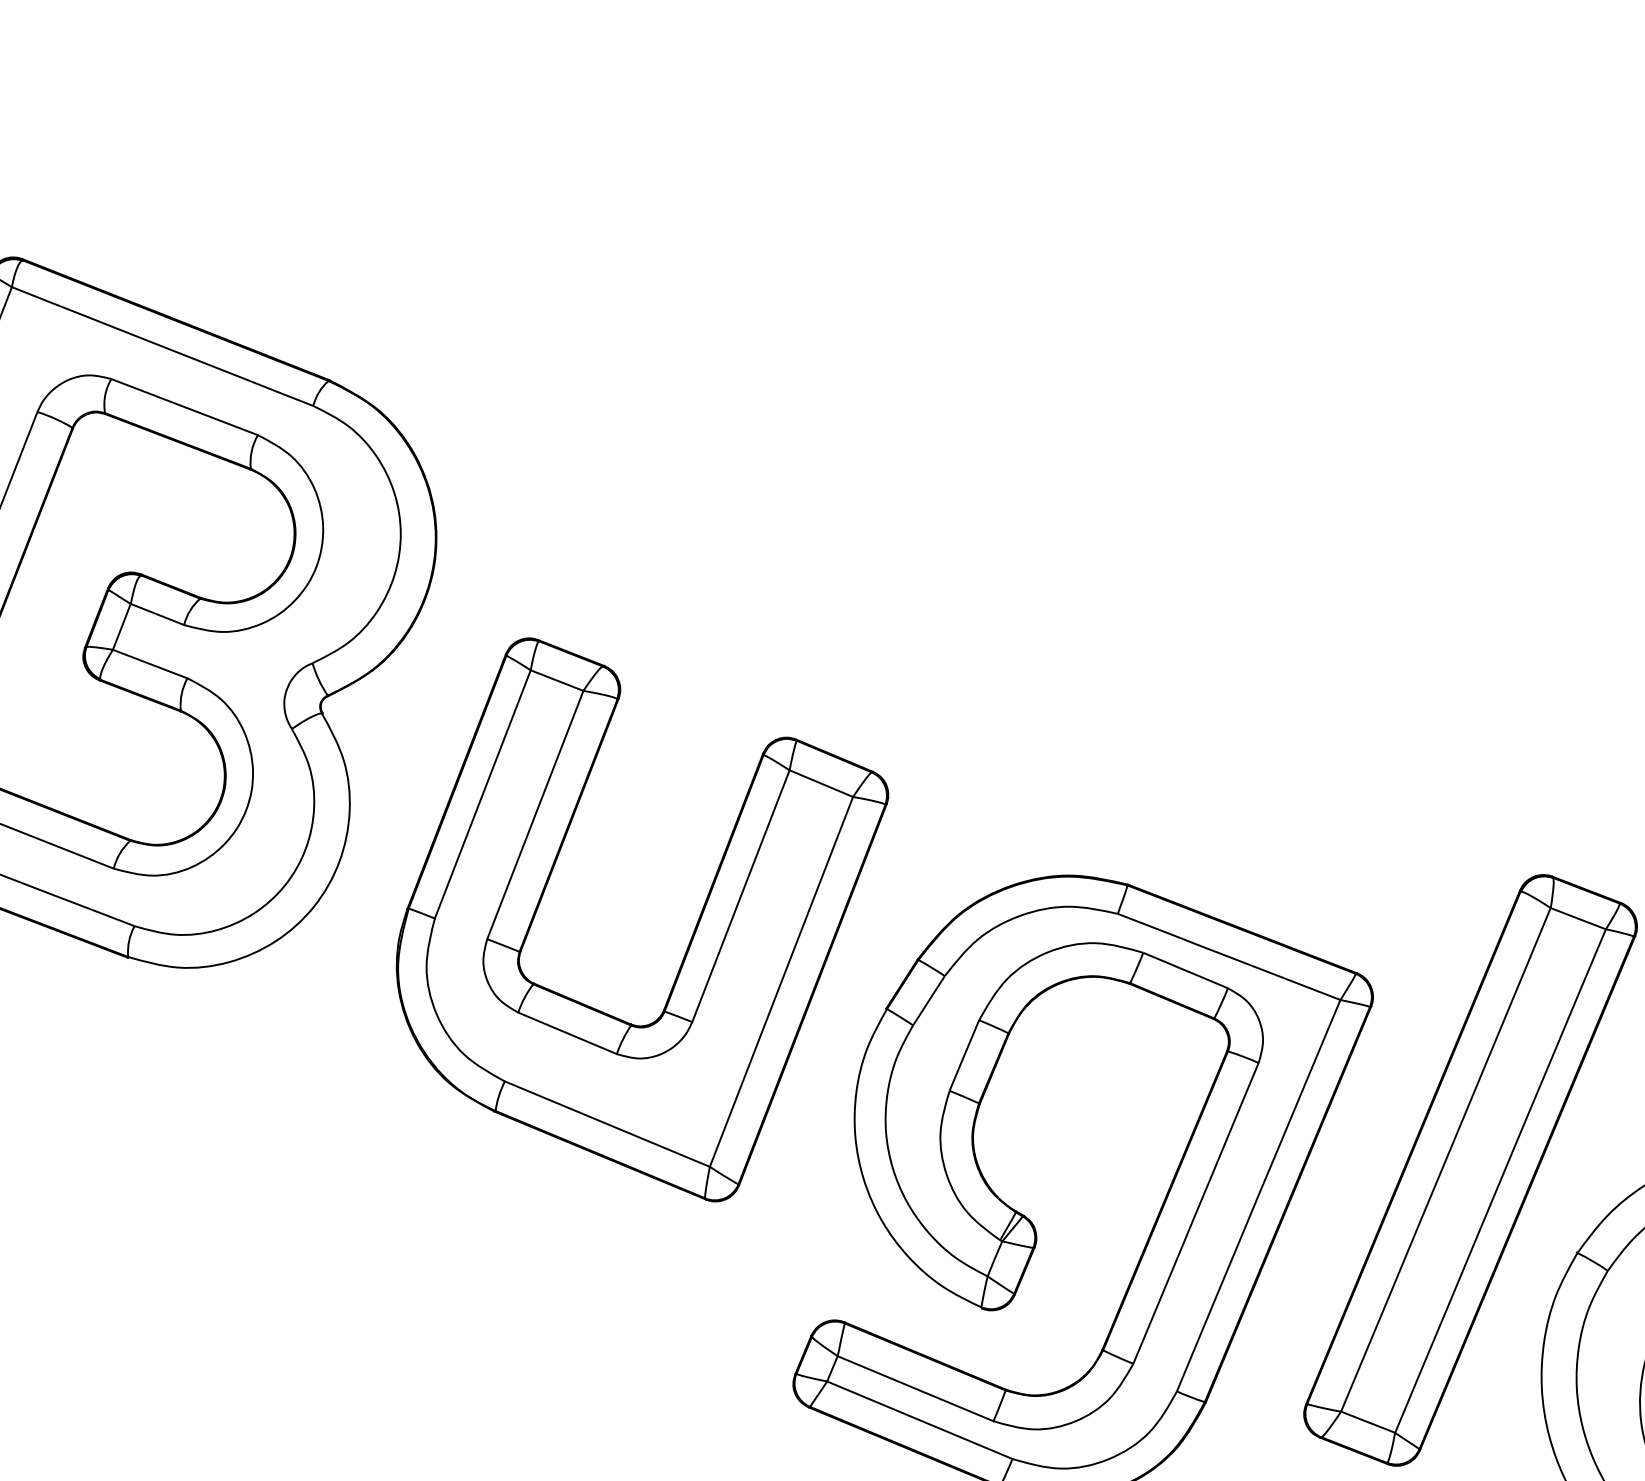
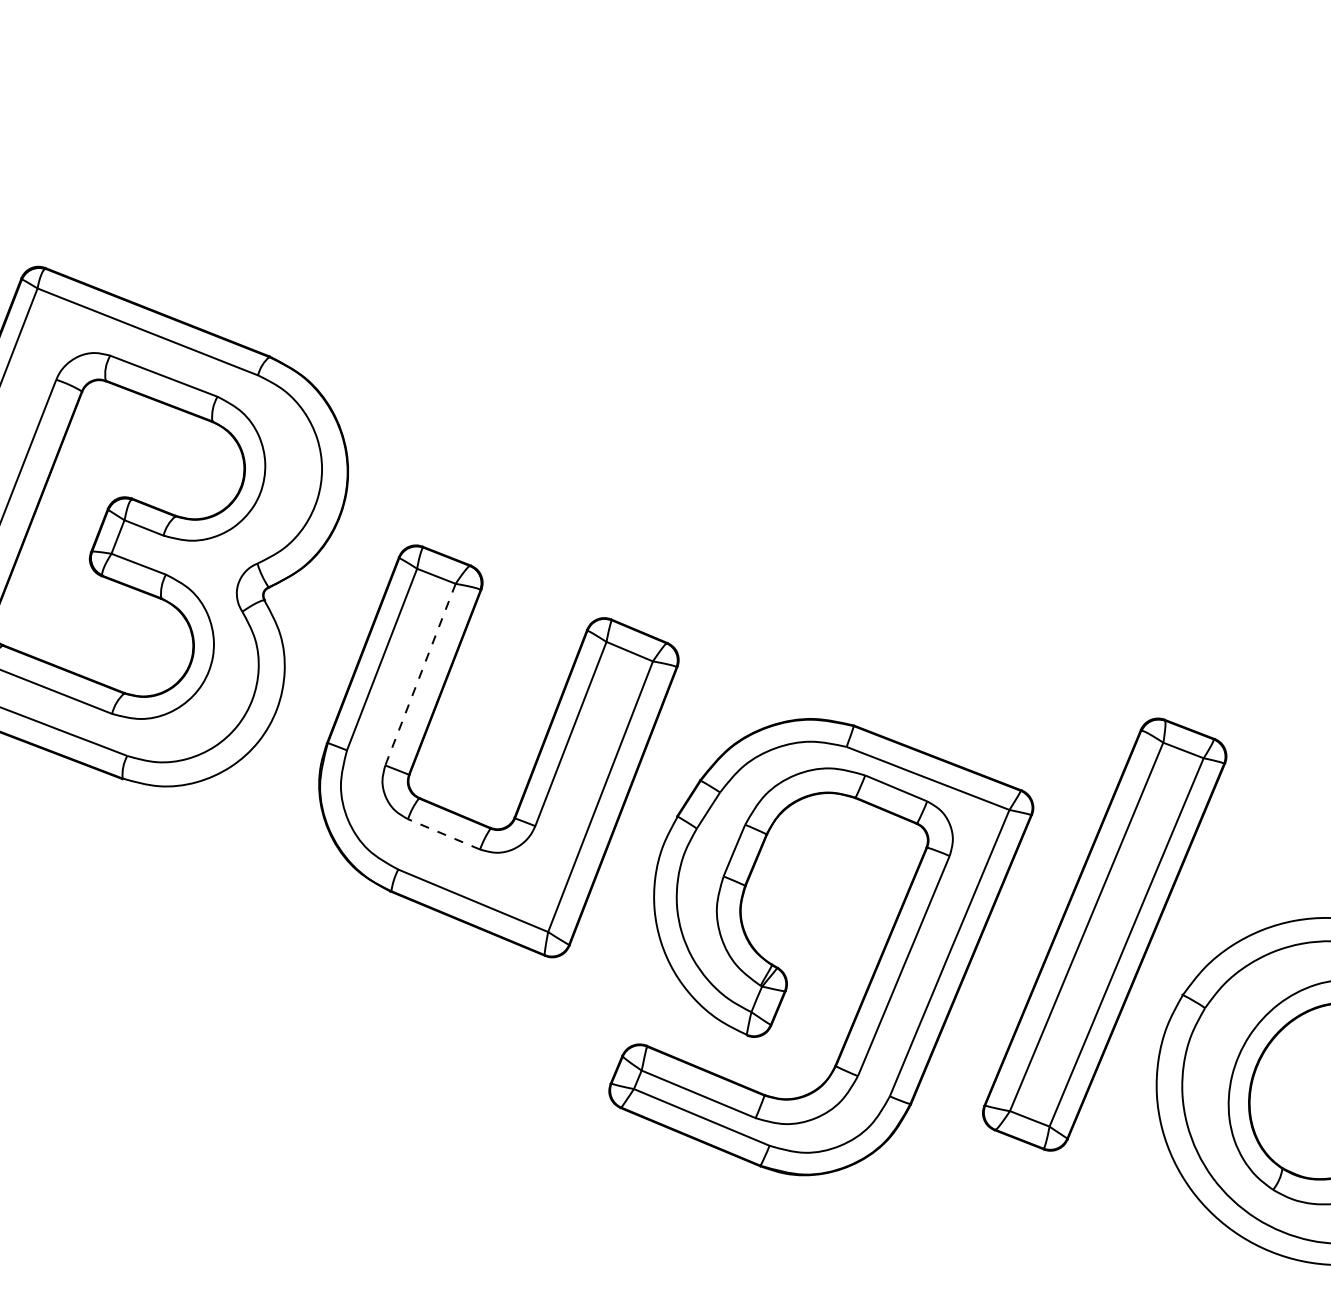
line: (535, 816) -> (420, 675), solid -> dashed
line: (566, 1033) -> (443, 834), solid -> dashed

